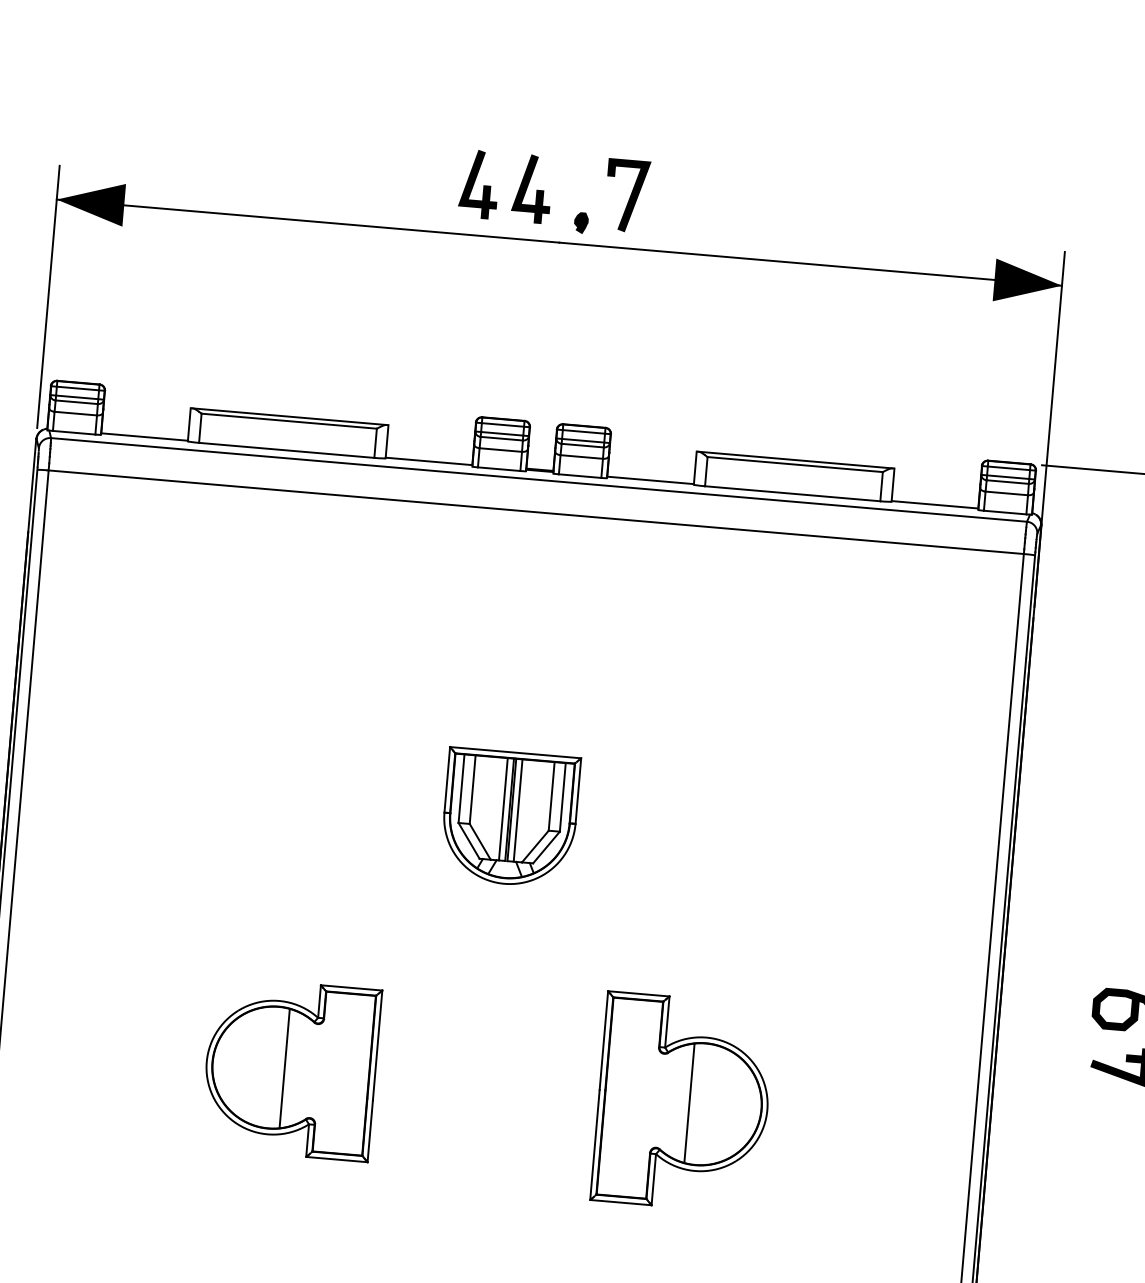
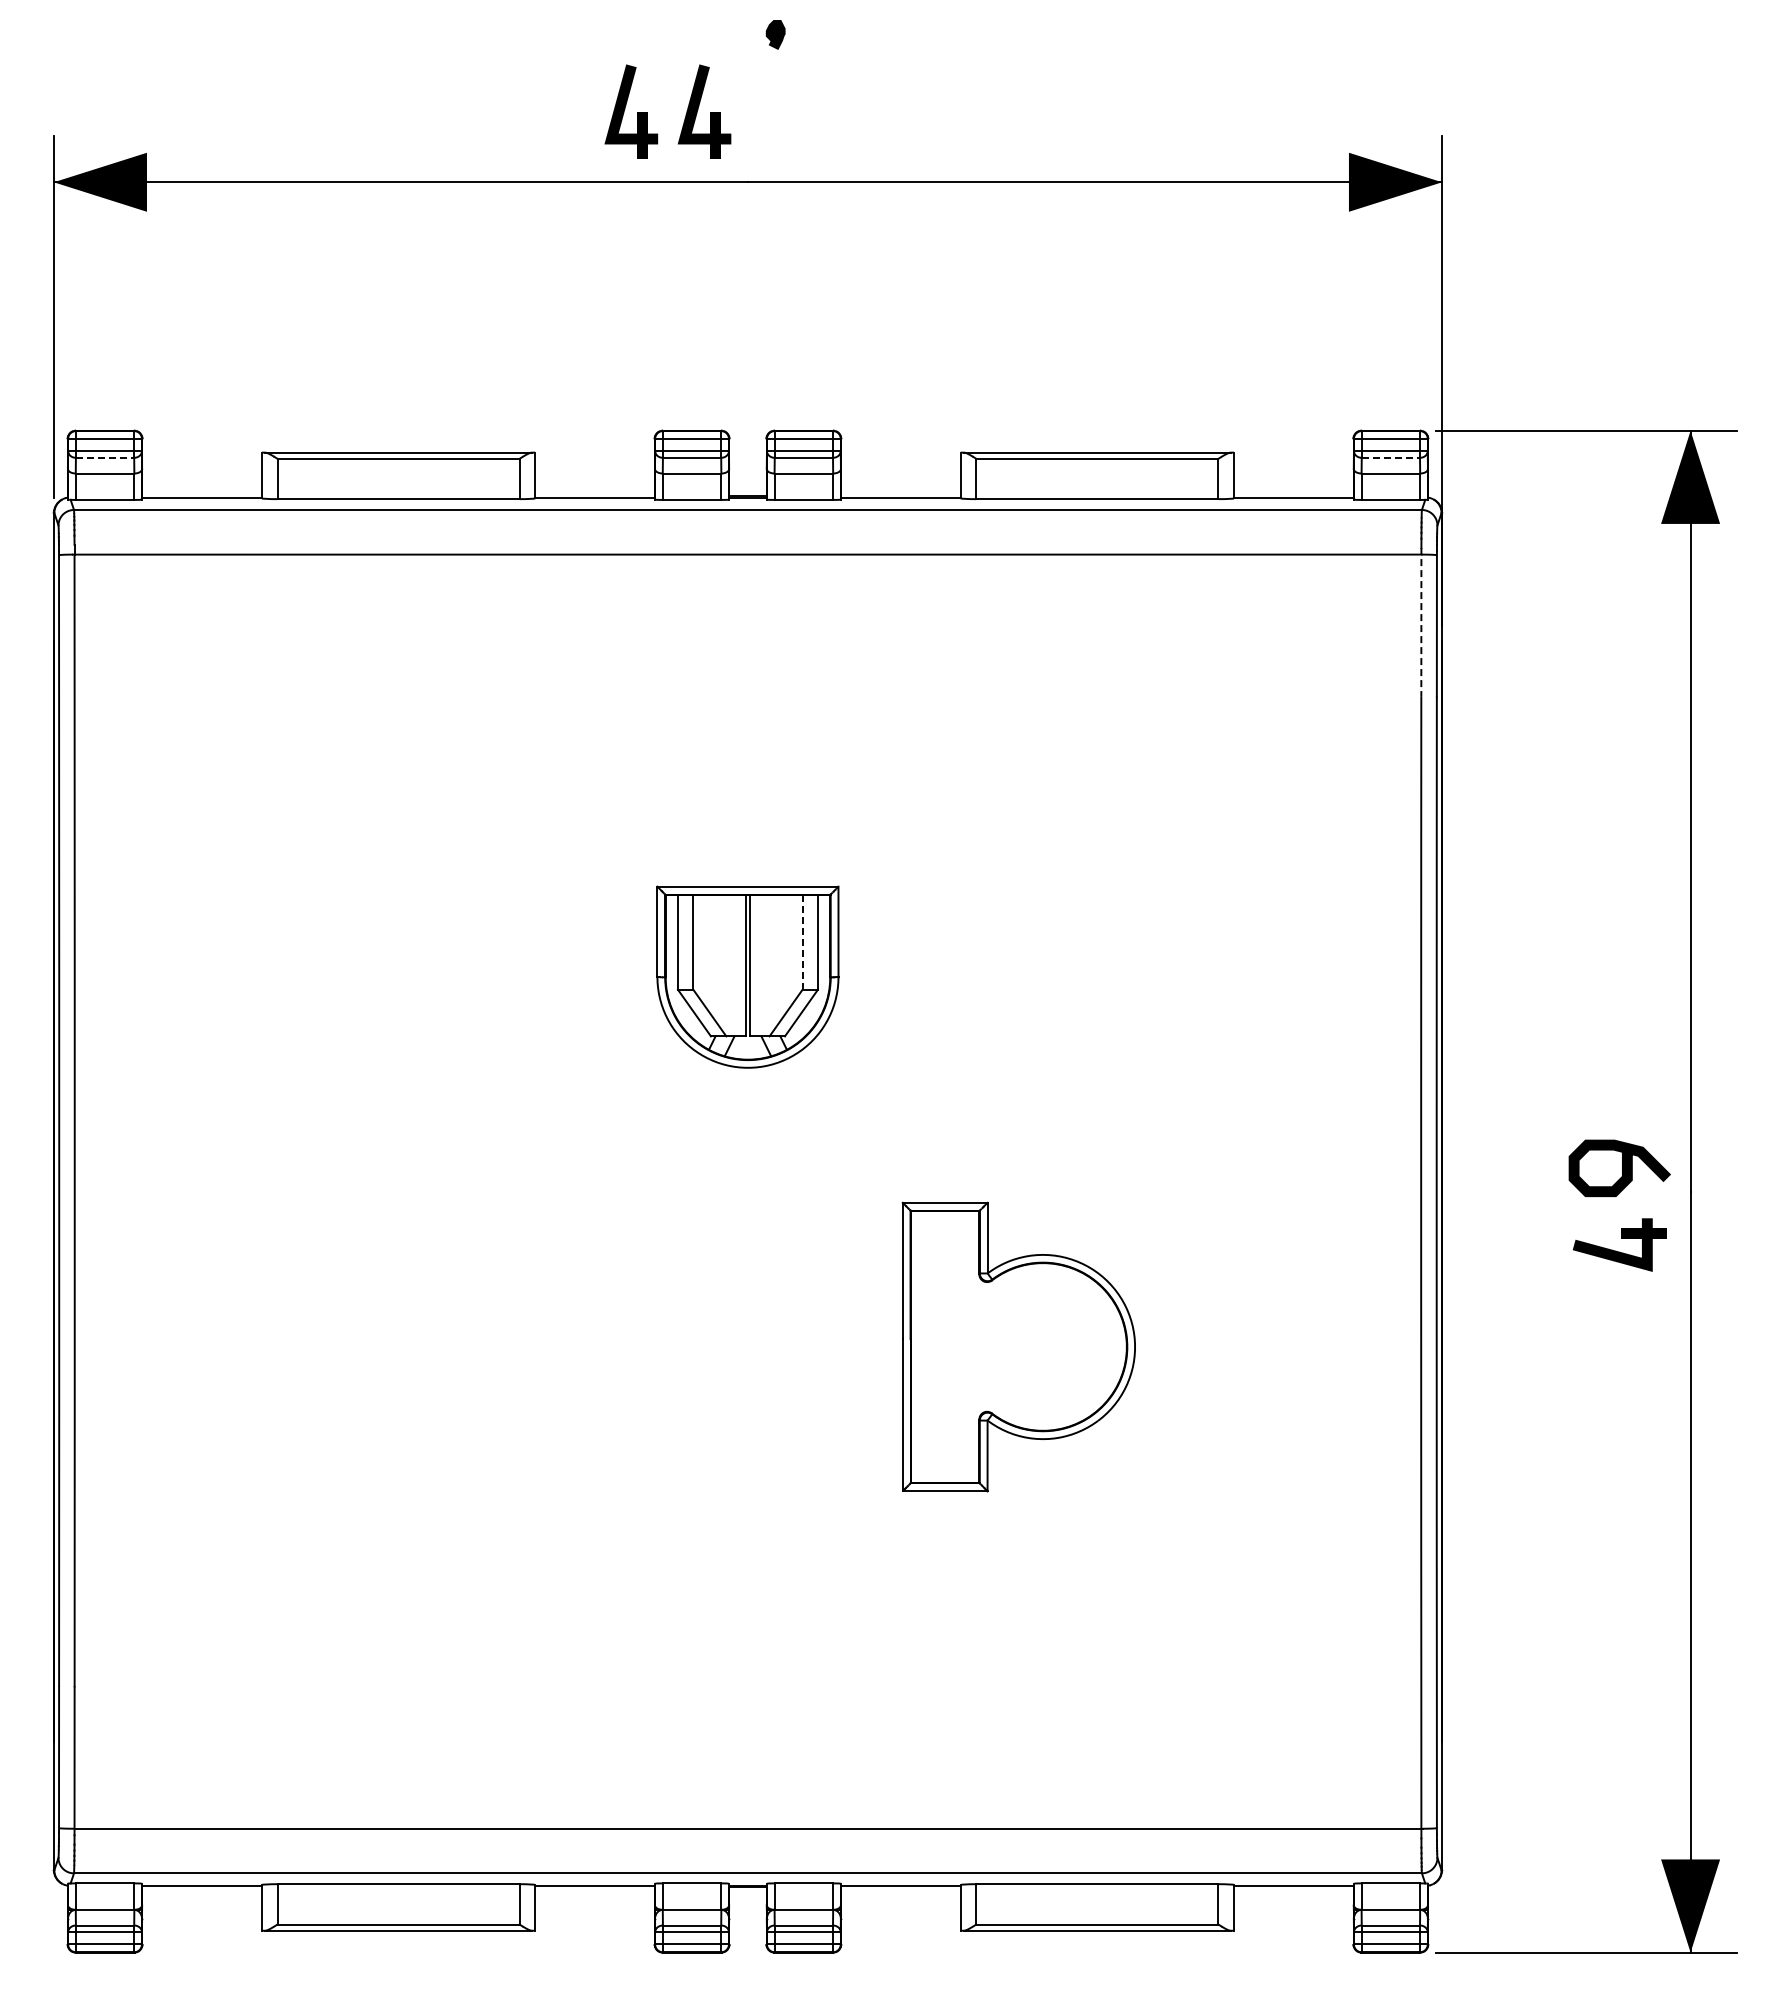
line: (629, 197) -> (838, 112), removed
part: (581, 222) -> (775, 34), moved
line: (77, 402) -> (105, 457), solid -> dashed
line: (1008, 481) -> (1391, 457), solid -> dashed
line: (1019, 603) -> (1421, 622), solid -> dashed
line: (551, 795) -> (802, 941), solid -> dashed
line: (503, 809) -> (737, 965), removed
line: (518, 810) -> (758, 965), removed
part: (291, 1068) -> (477, 1346), removed
line: (689, 1102) -> (1027, 1346), removed

